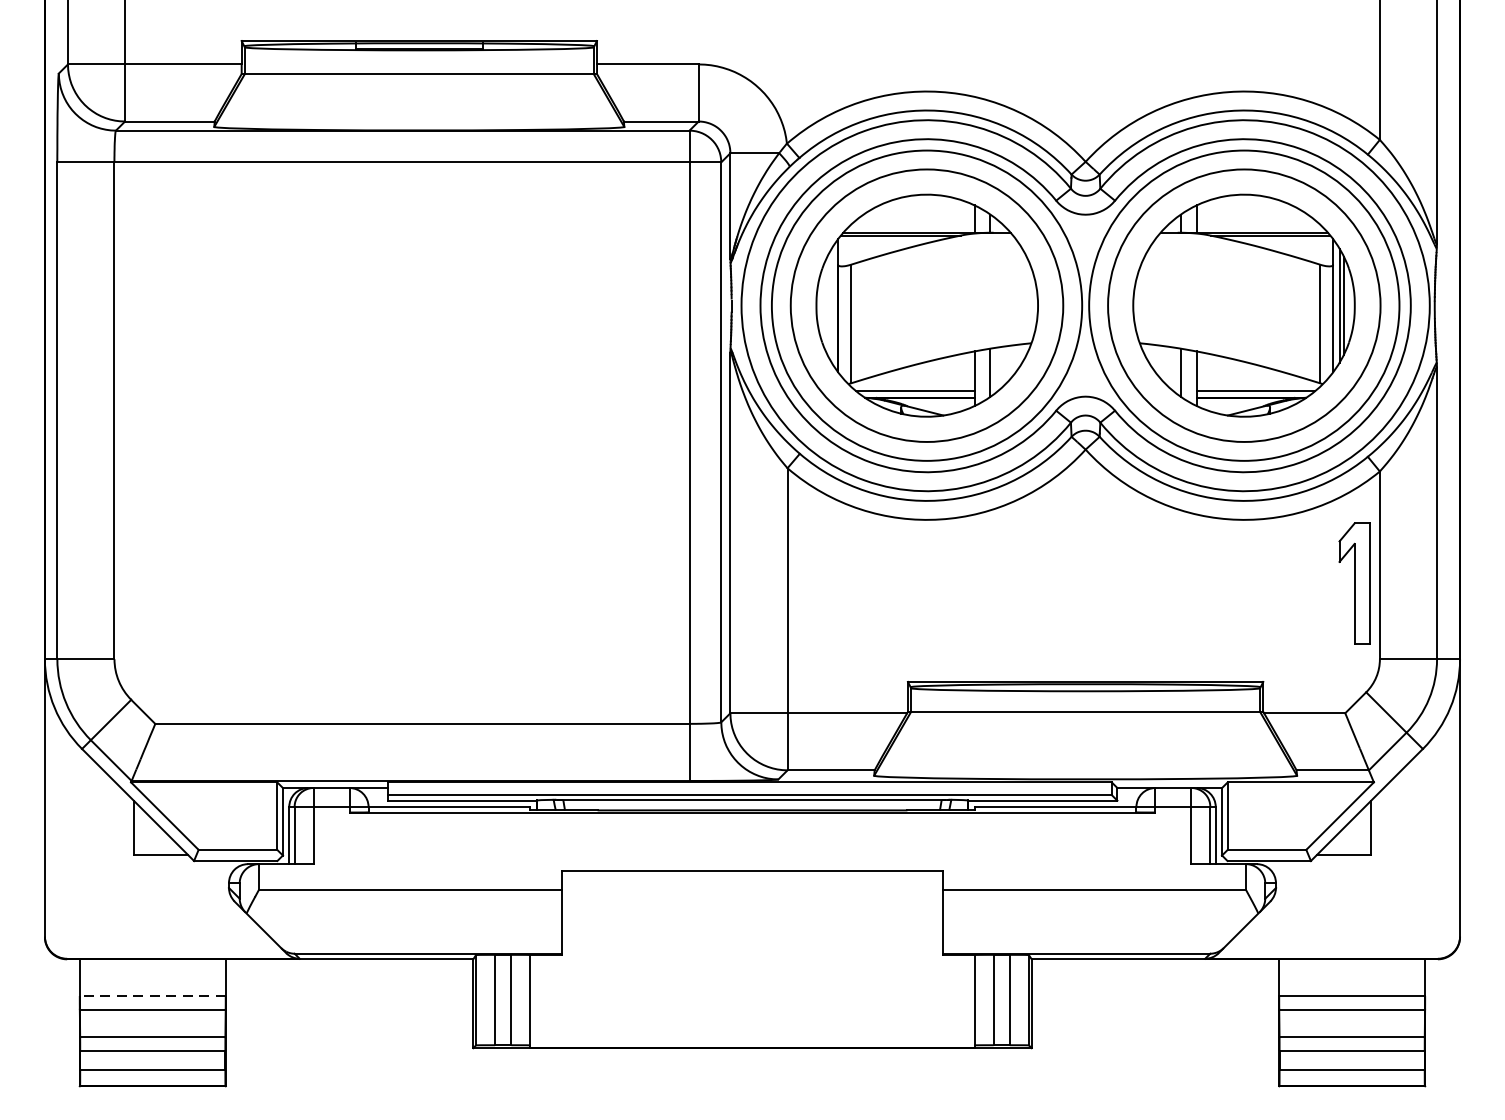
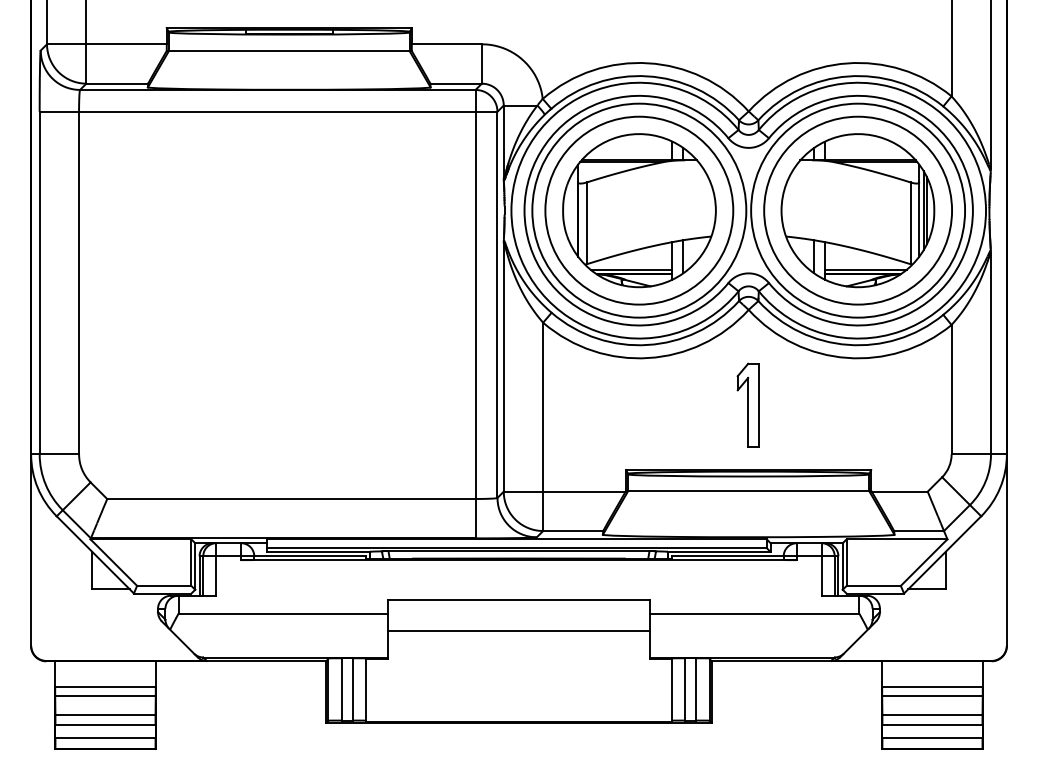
part: (1353, 582) -> (747, 404), moved
line: (751, 914) -> (518, 630), added
line: (152, 995) -> (105, 686), dashed -> solid

